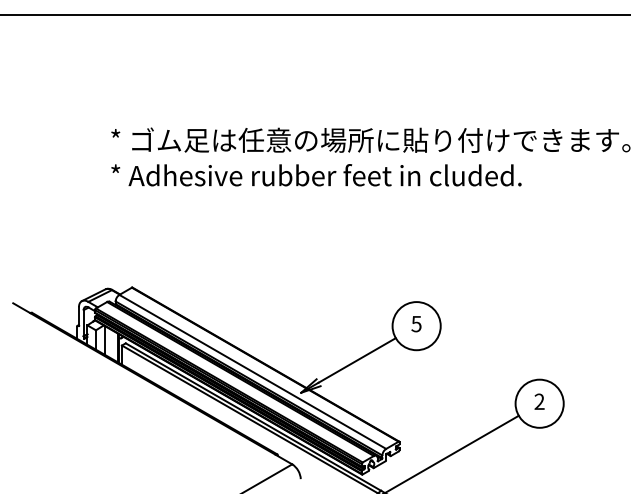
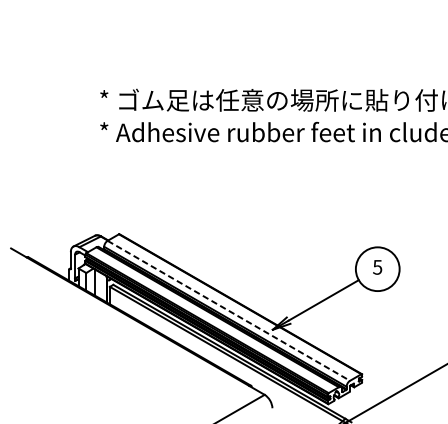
line: (252, 371) -> (228, 310), solid -> dashed

